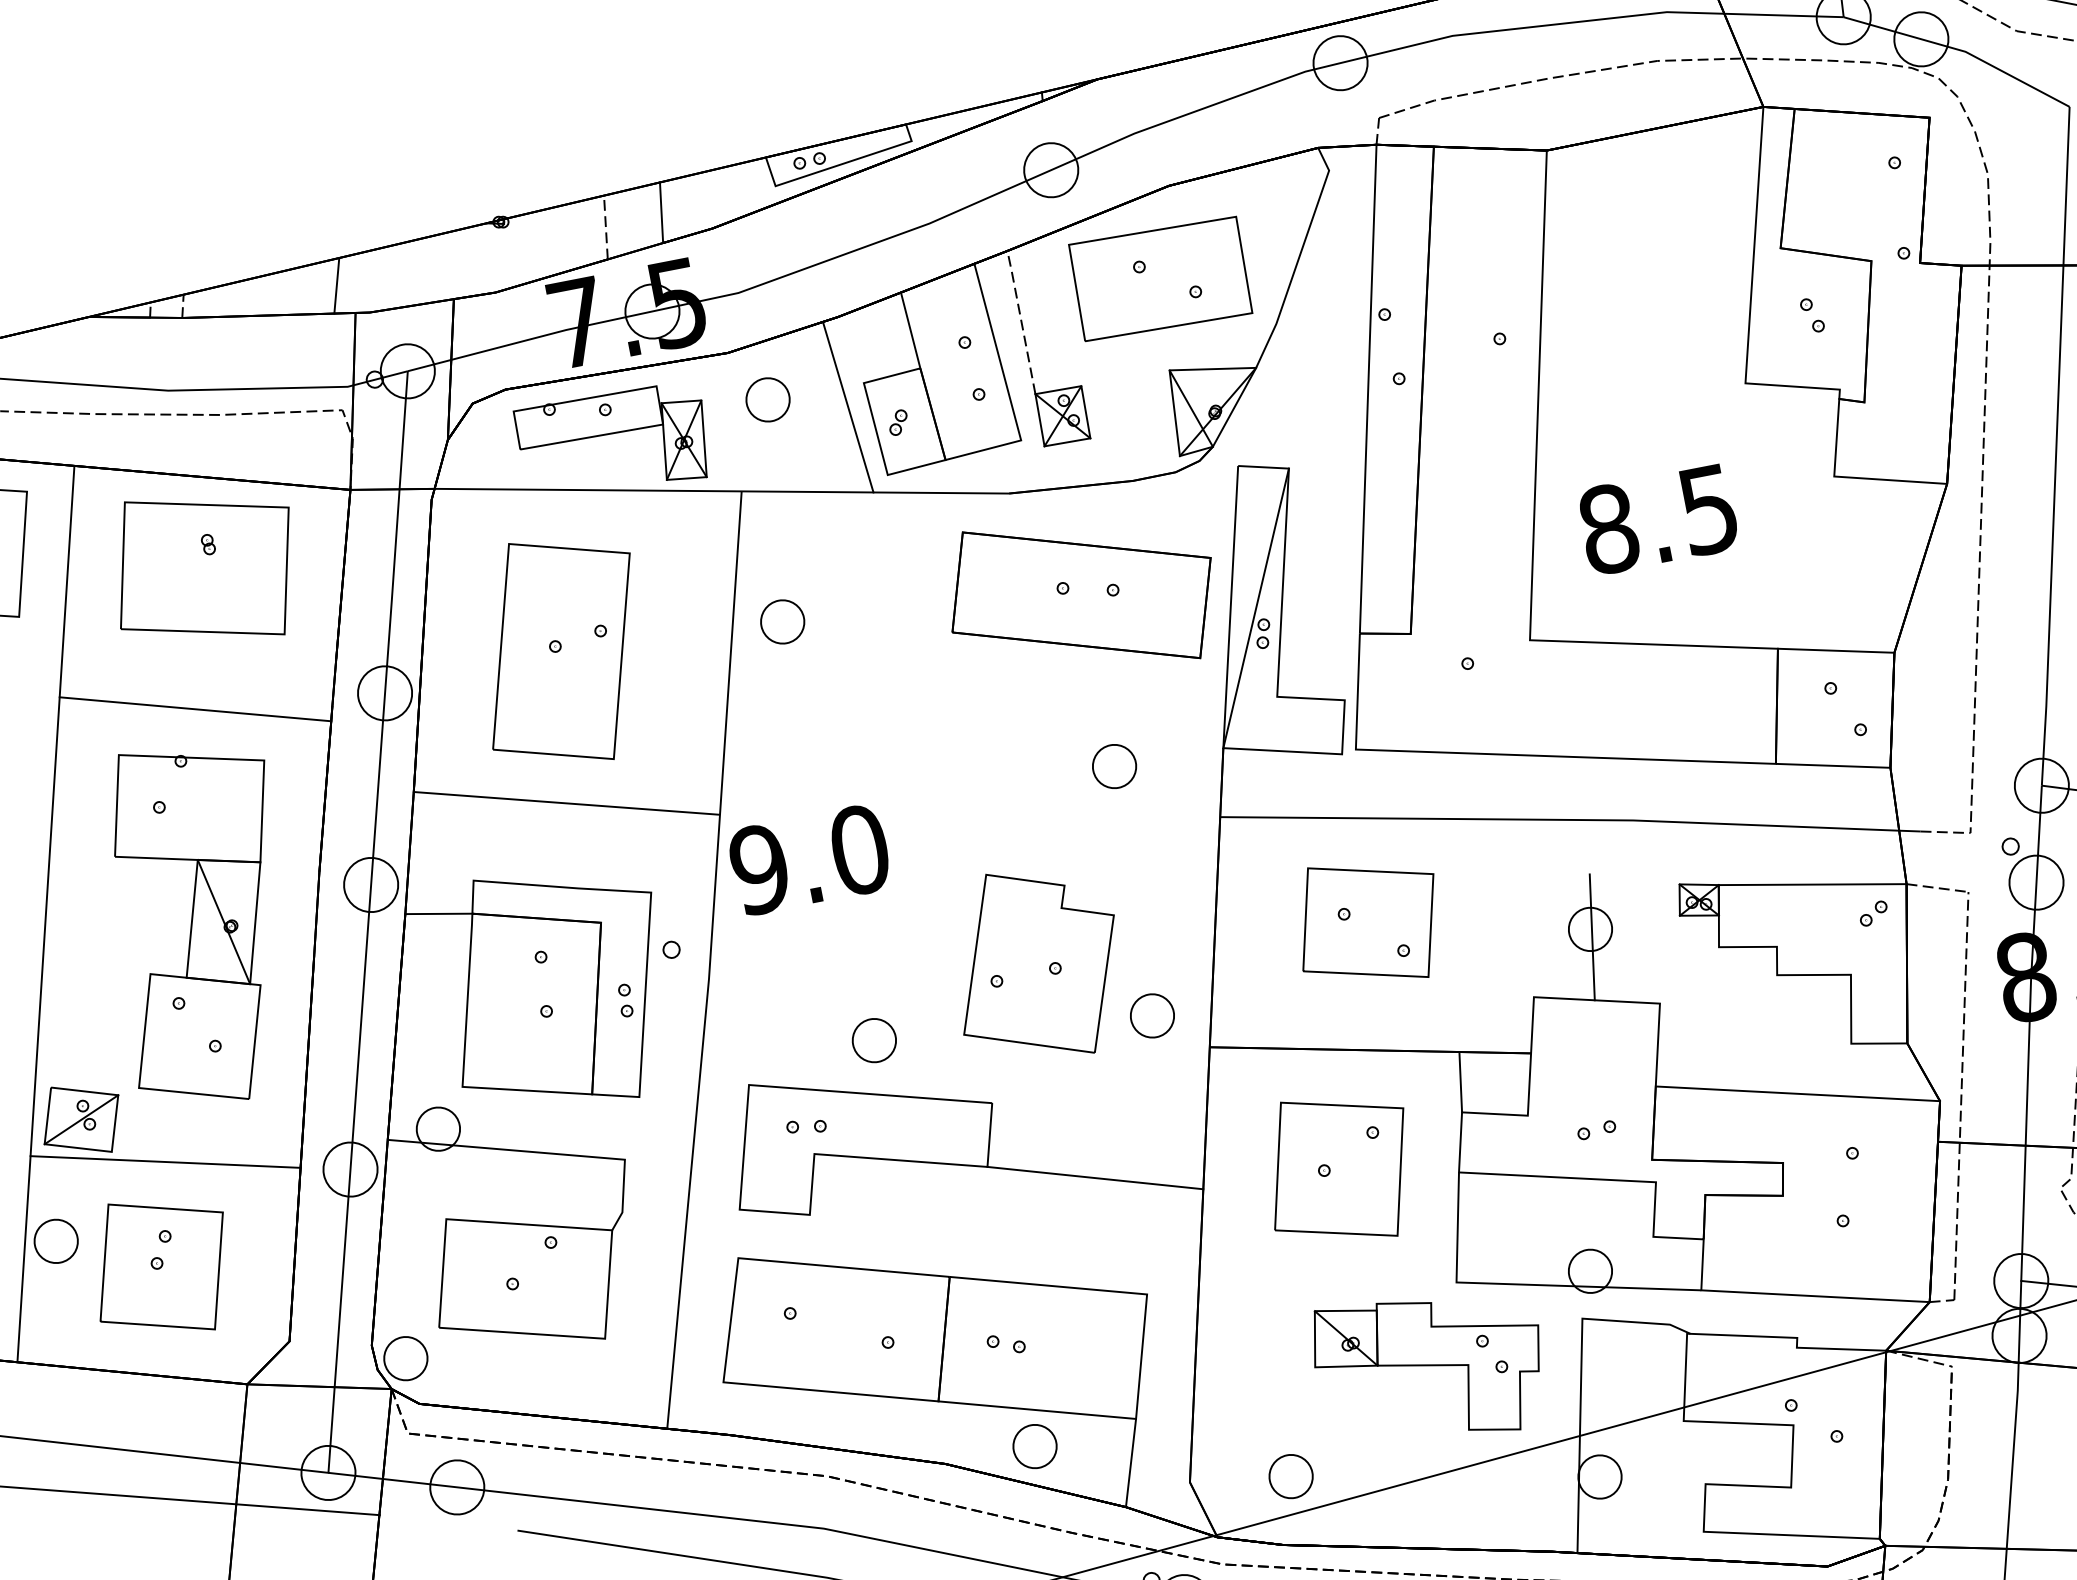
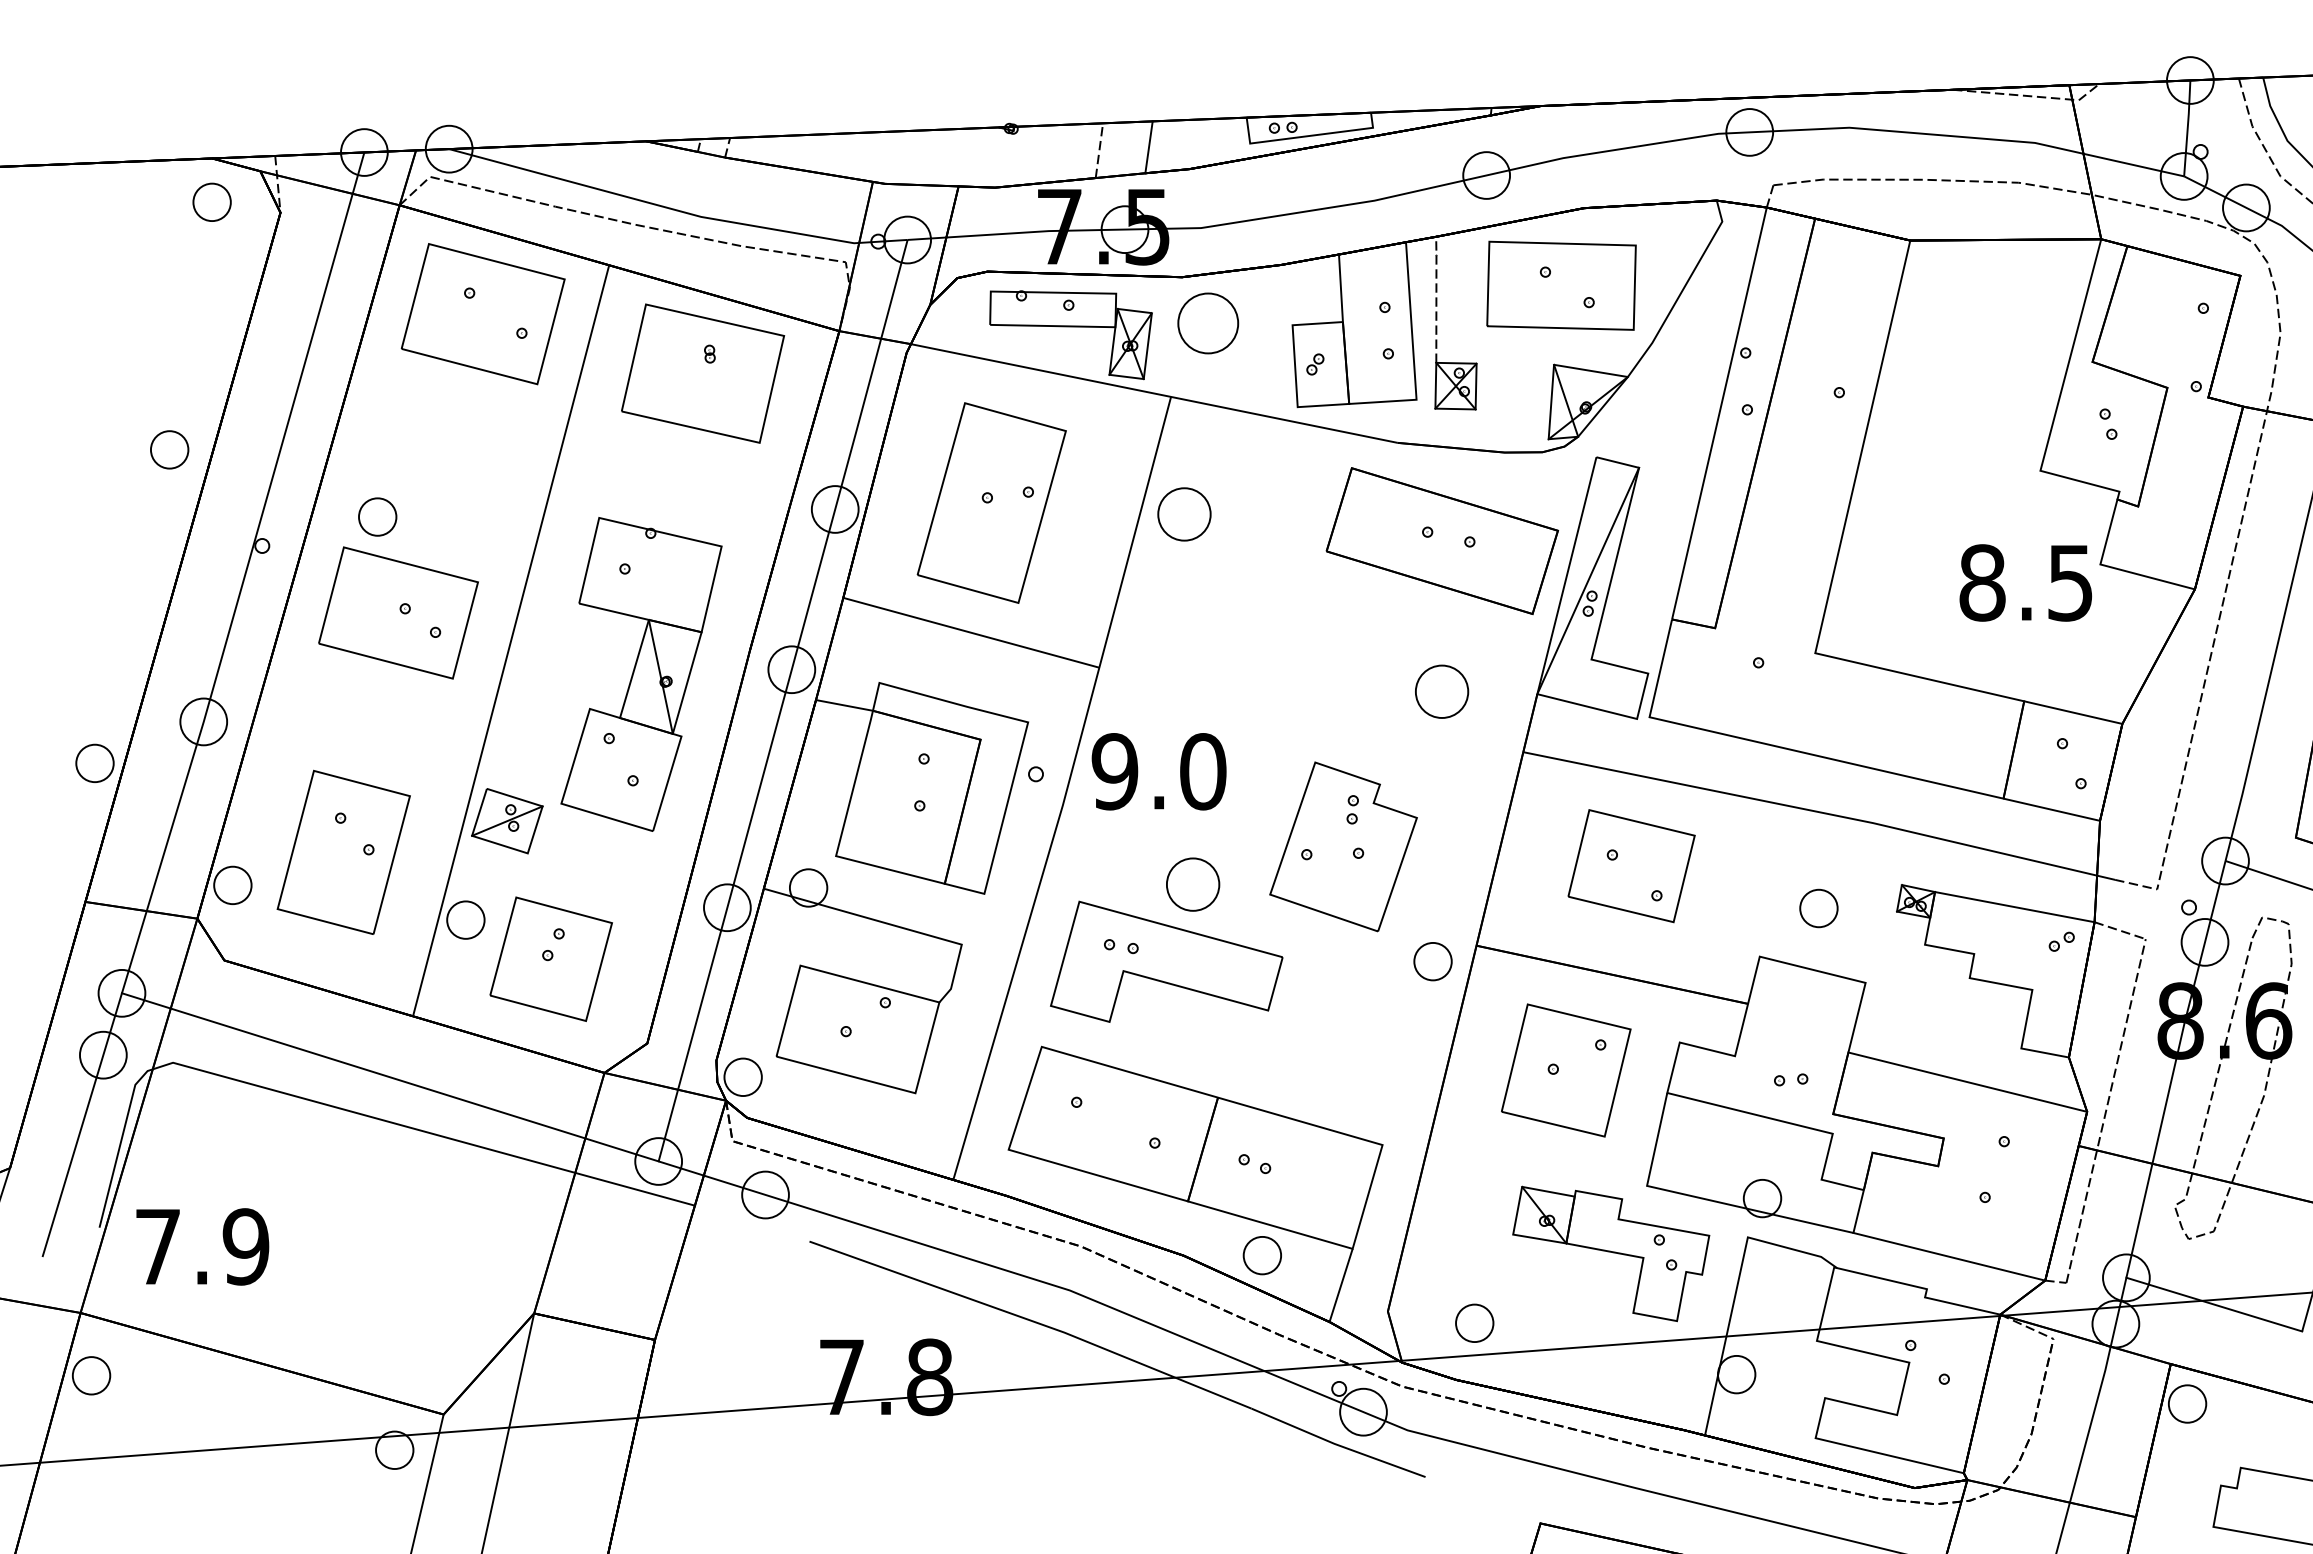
line: (336, 285) -> (861, 155), removed
part: (767, 399) -> (1208, 323), size x1.6
line: (847, 406) -> (1274, 342), removed
text: (1657, 519) -> (2025, 582), moved
part: (781, 622) -> (1183, 514), size x1.4
line: (195, 709) -> (671, 491), removed
part: (1113, 766) -> (1441, 691), size x1.4
text: (809, 859) -> (1158, 771), moved
line: (1591, 937) -> (1818, 915), removed
part: (625, 1000) -> (1352, 809), moved
part: (1151, 1015) -> (1432, 961), moved
part: (873, 1040) -> (1192, 884), size x1.4
line: (1460, 1081) -> (1683, 1016), removed
line: (165, 1161) -> (571, 870), removed
line: (1094, 1177) -> (1357, 1037), removed

